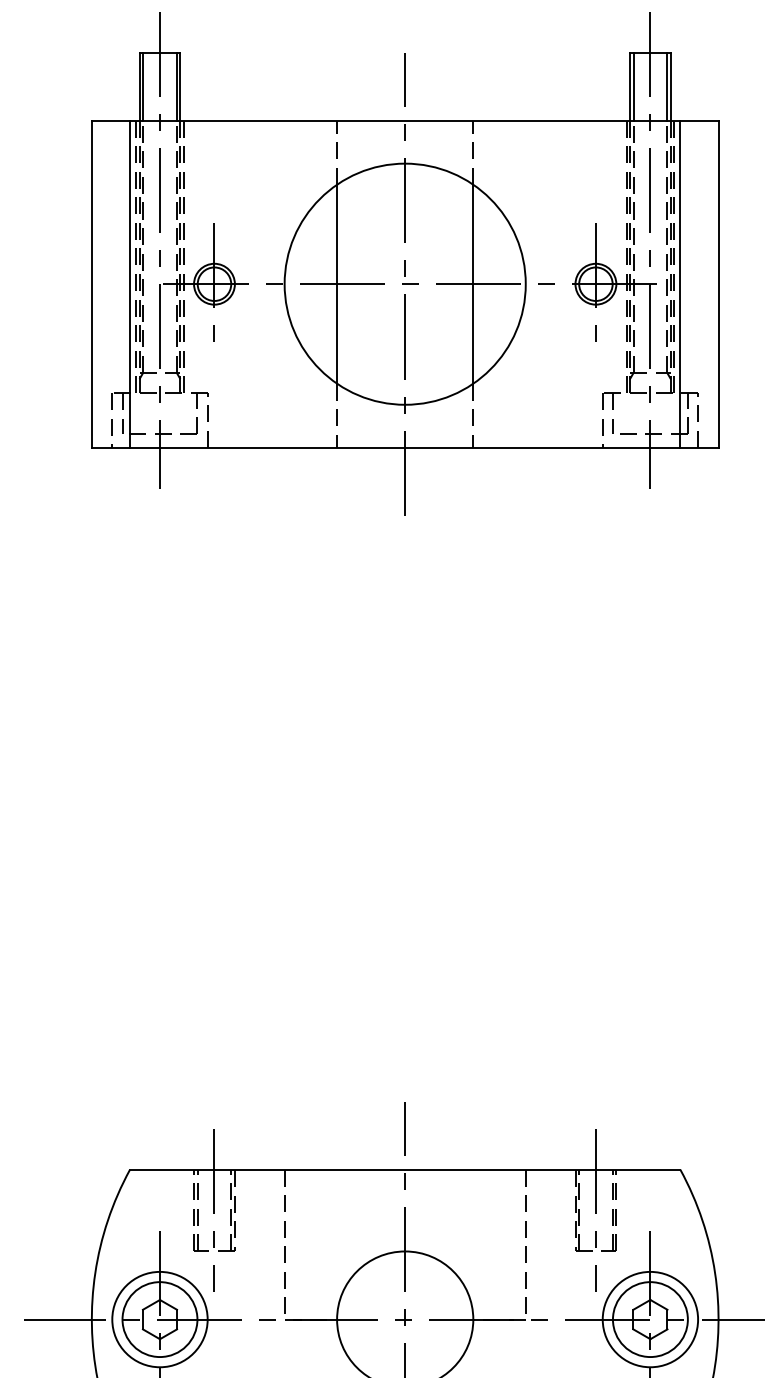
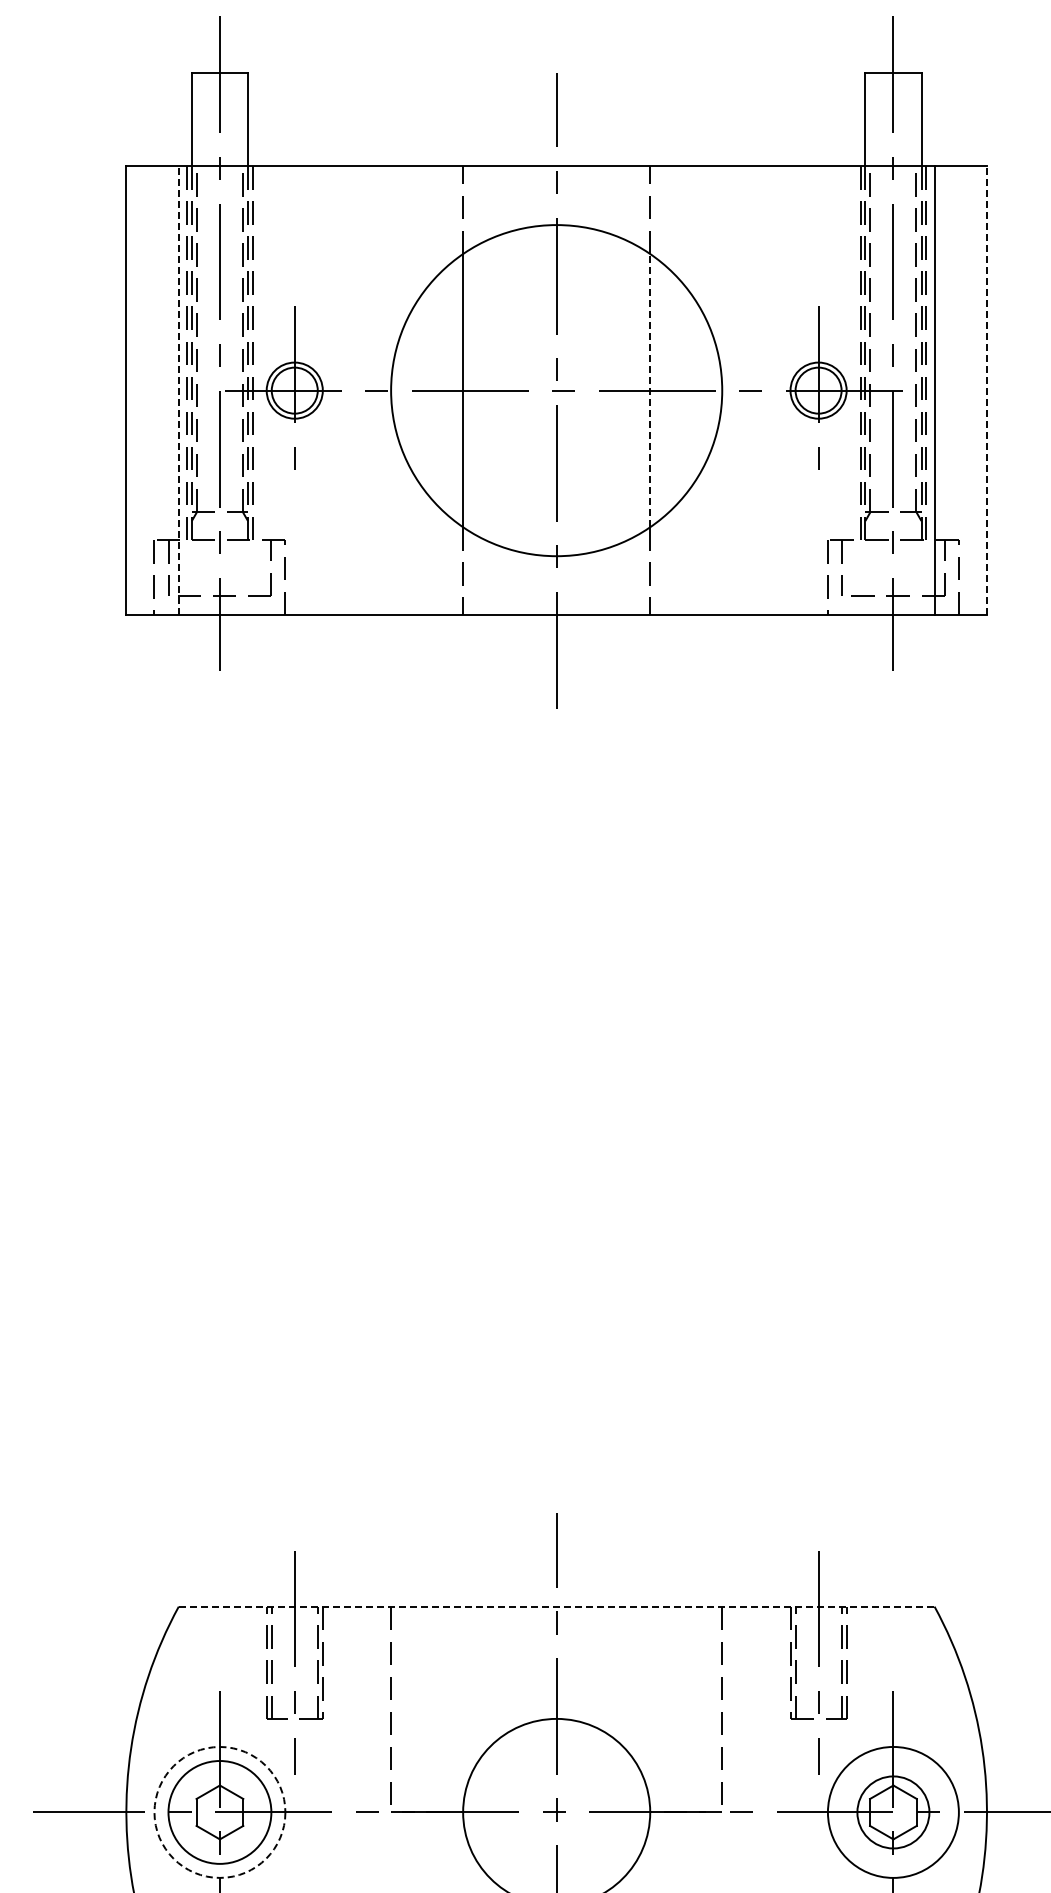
line: (142, 86) -> (196, 119), removed
line: (176, 86) -> (242, 119), removed
line: (633, 86) -> (870, 119), removed
line: (667, 86) -> (916, 119), removed
line: (129, 284) -> (178, 390), solid -> dashed
line: (473, 284) -> (650, 390), solid -> dashed
line: (718, 284) -> (986, 390), solid -> dashed
line: (405, 1169) -> (556, 1606), solid -> dashed
circle: (159, 1318) -> (219, 1811), solid -> dashed
circle: (649, 1319) -> (892, 1812), size x0.7

